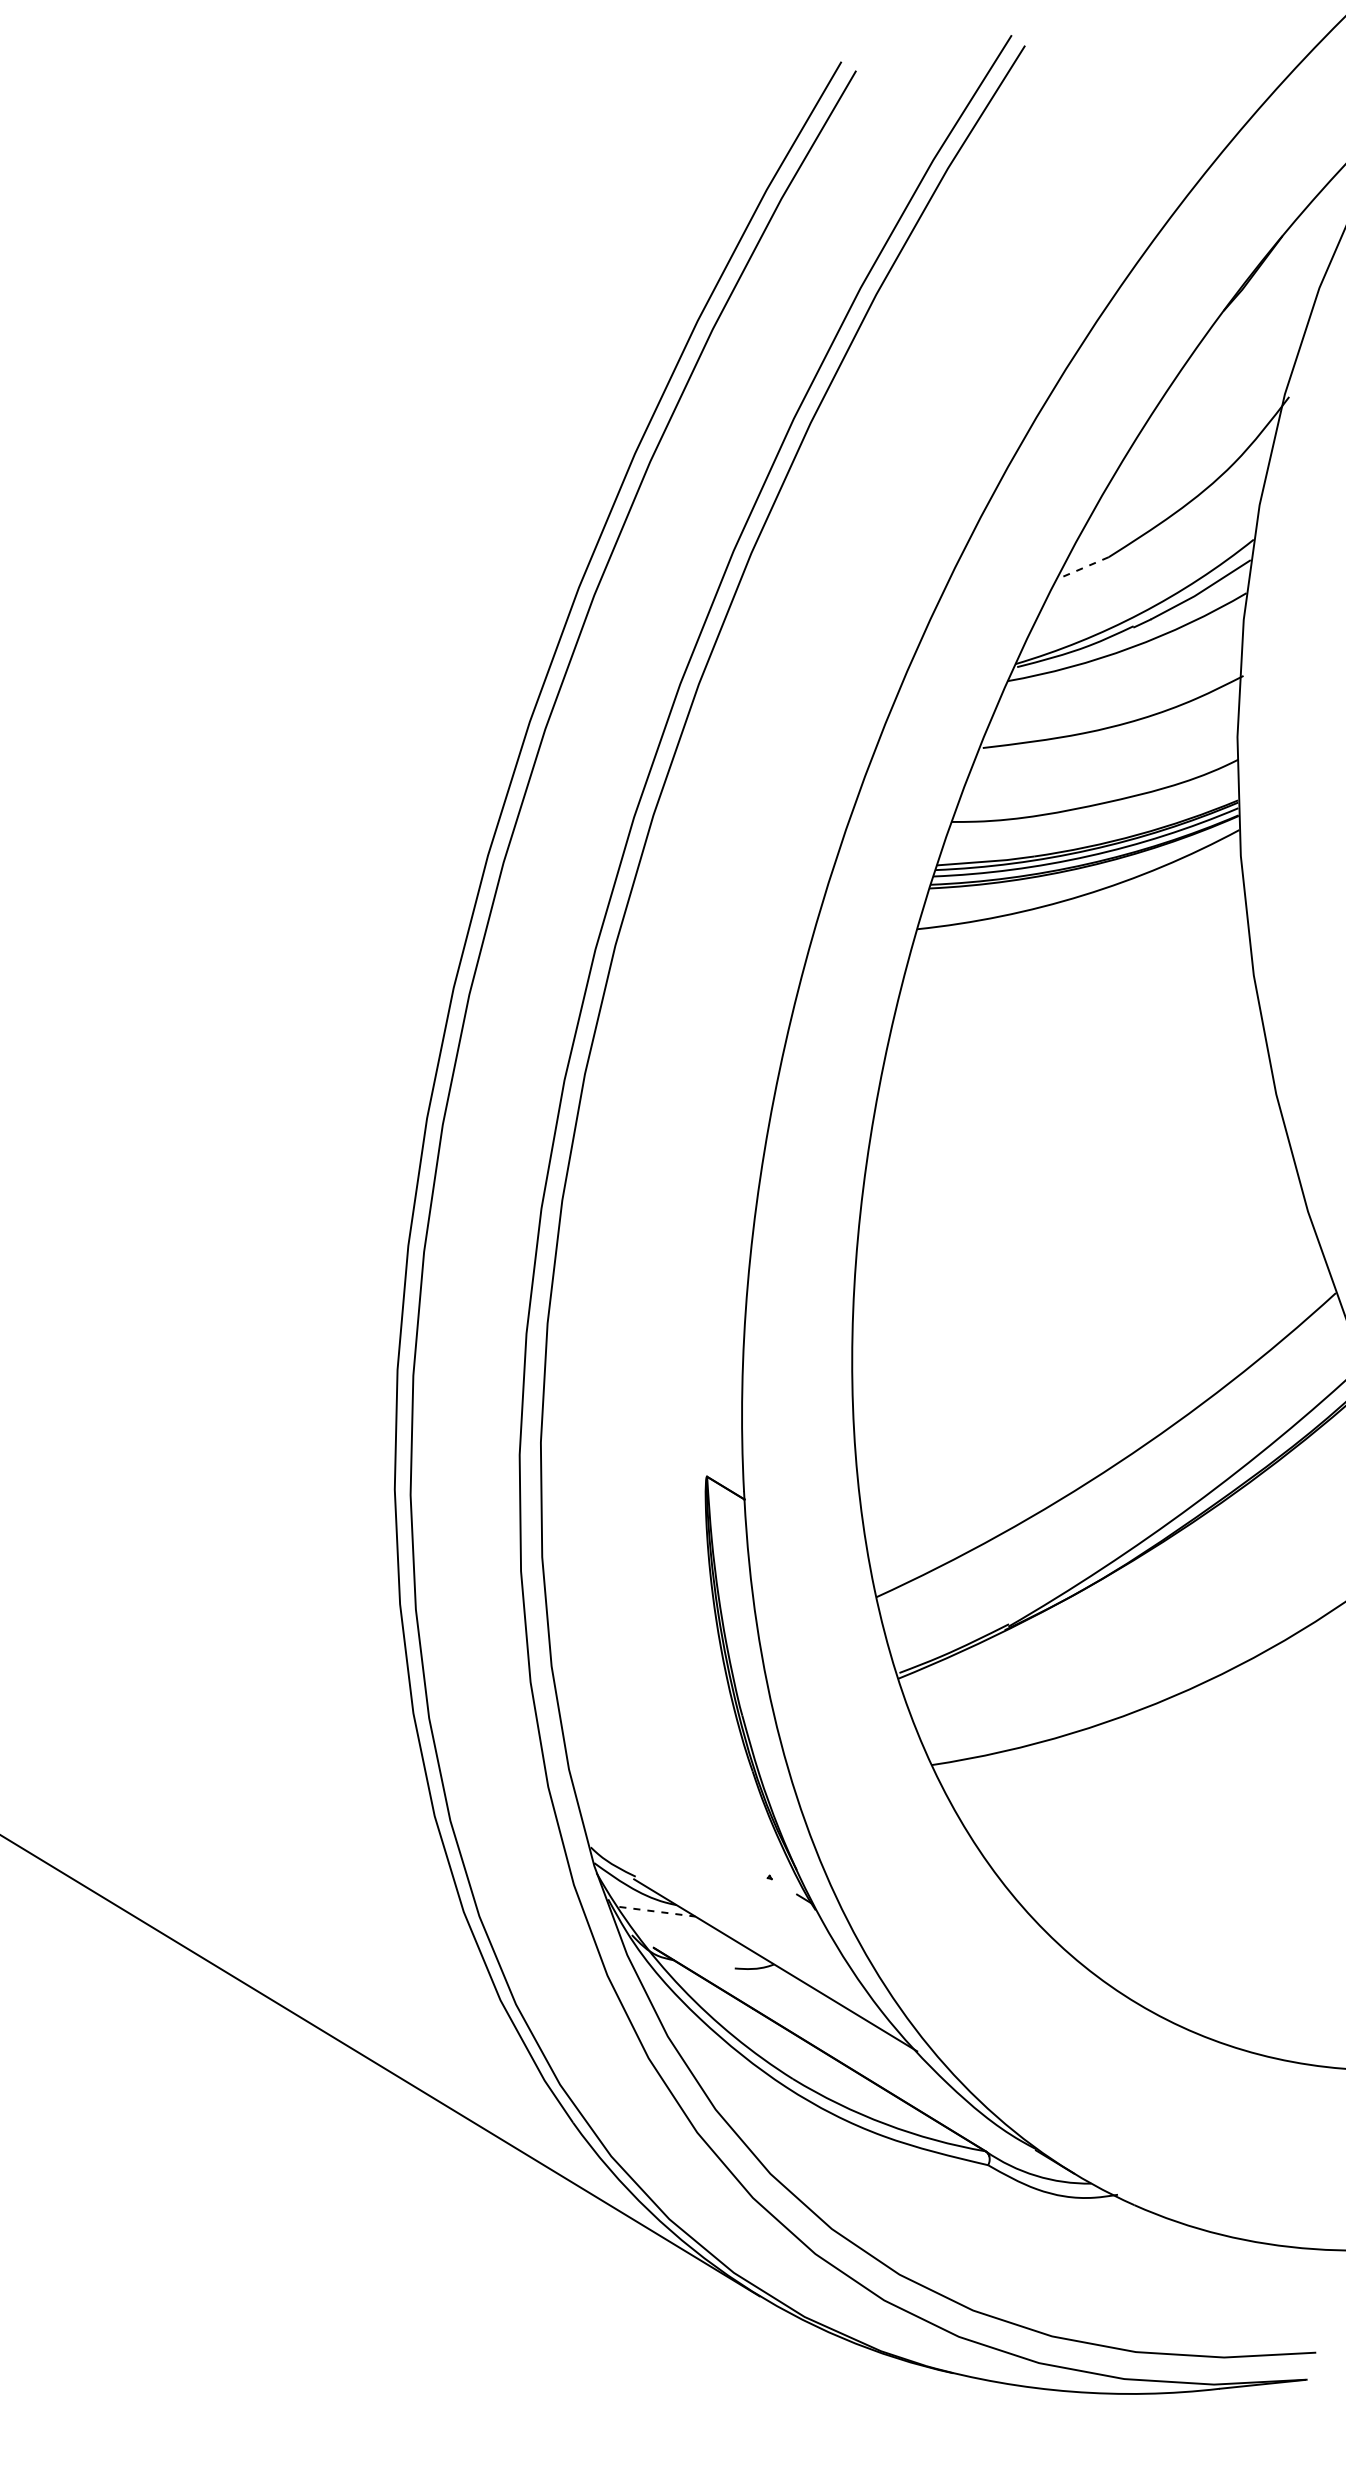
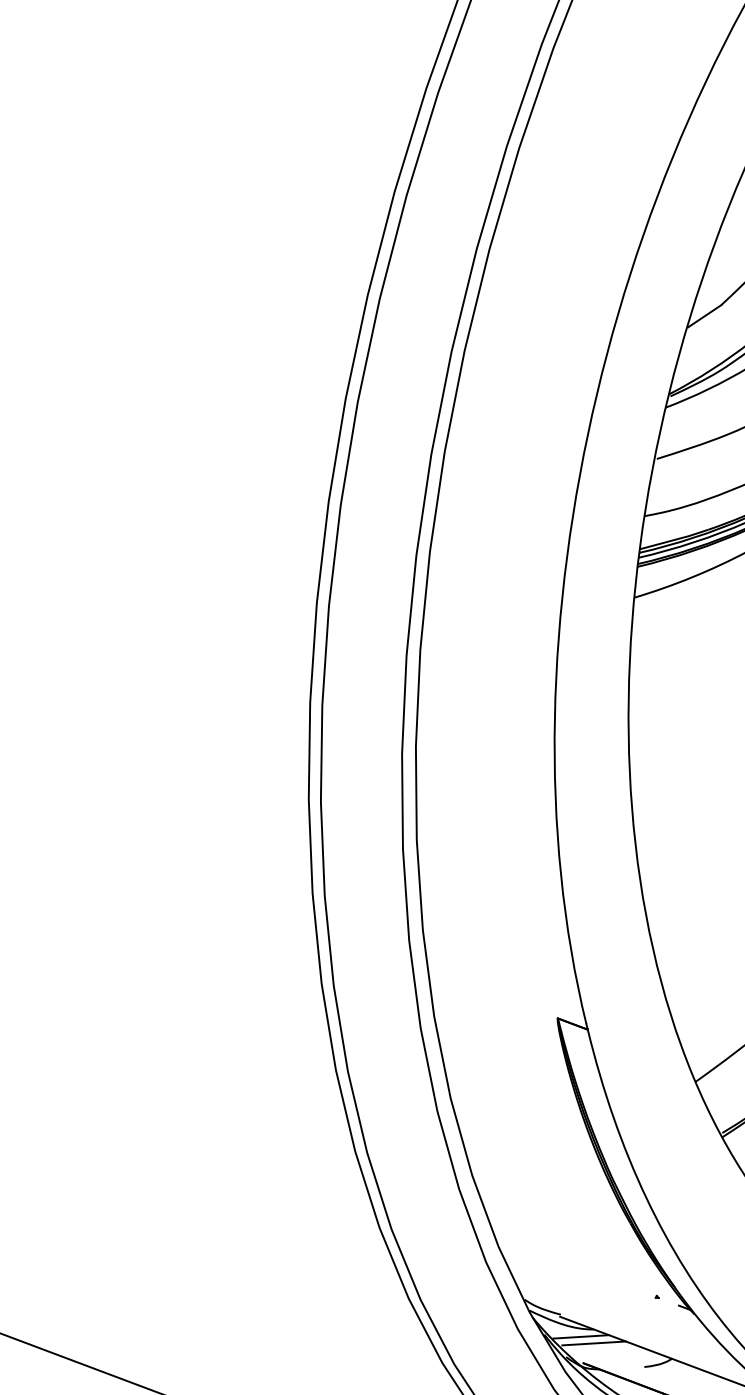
line: (1083, 568) -> (704, 316), dashed -> solid
line: (657, 1911) -> (581, 1336), dashed -> solid
line: (672, 1923) -> (593, 1343), added

